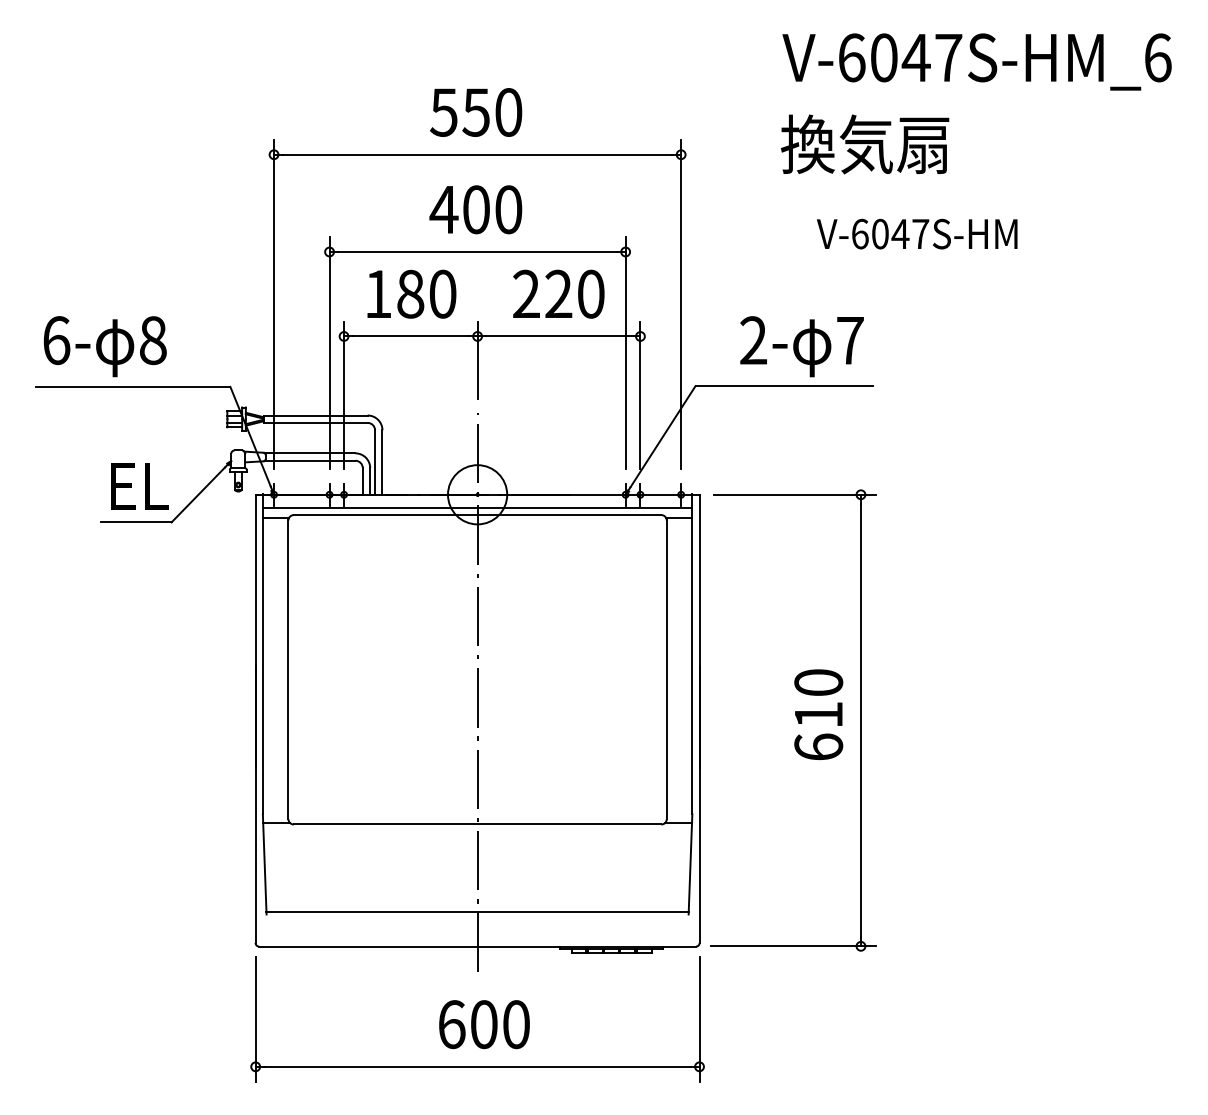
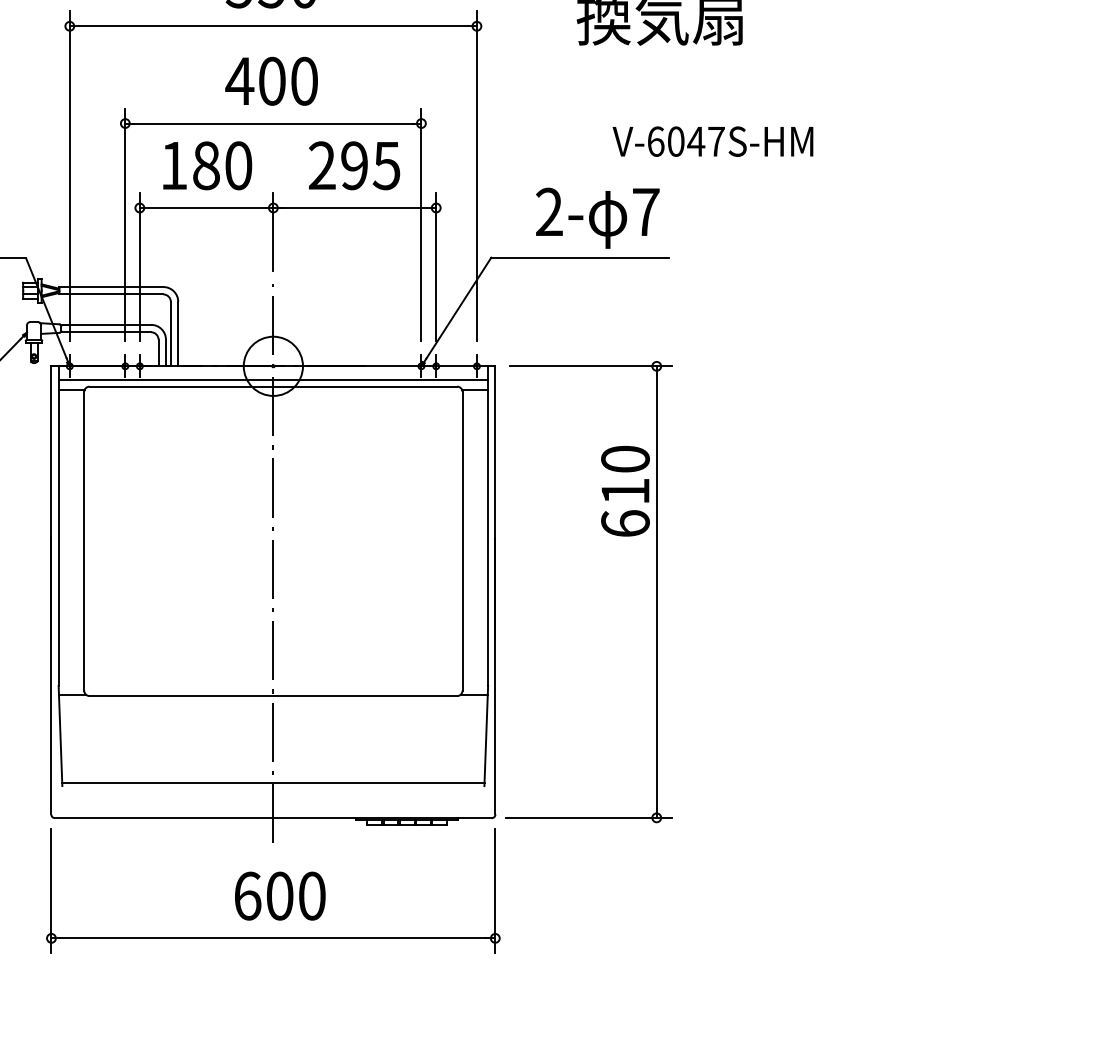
text: (917, 233) -> (713, 141), moved
text: (574, 293) -> (370, 165), 220 -> 295
text: (818, 714) -> (625, 491), moved

